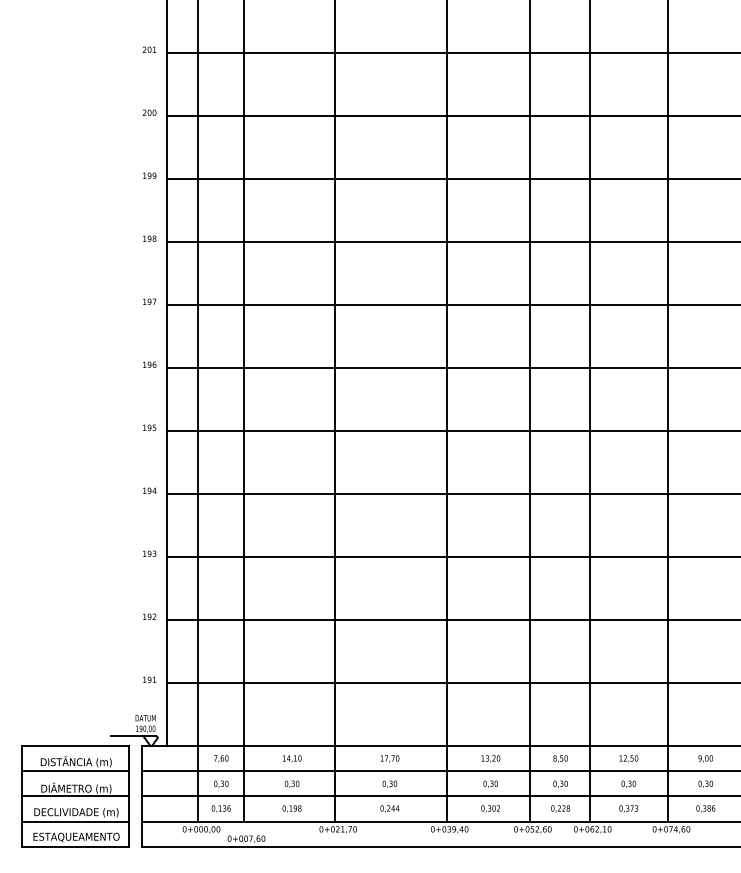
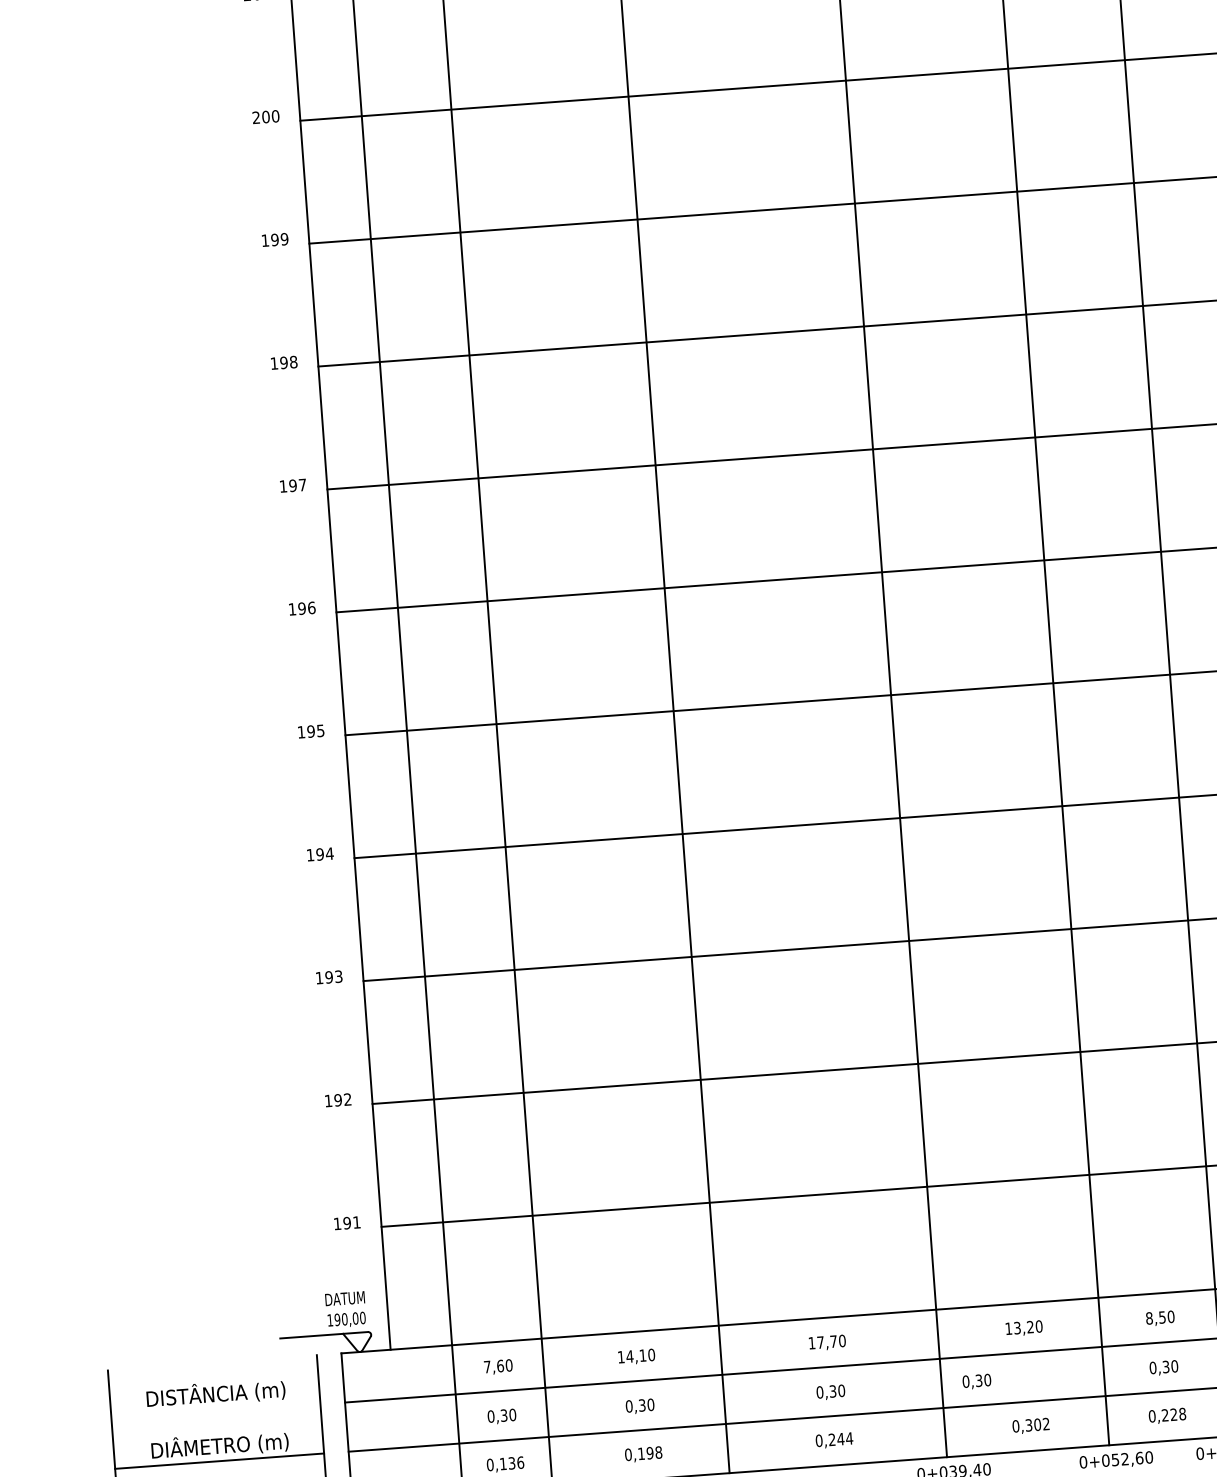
line: (75, 746) -> (212, 1363), removed
line: (75, 771) -> (215, 1412), removed
text: (490, 783) -> (976, 1380), moved

